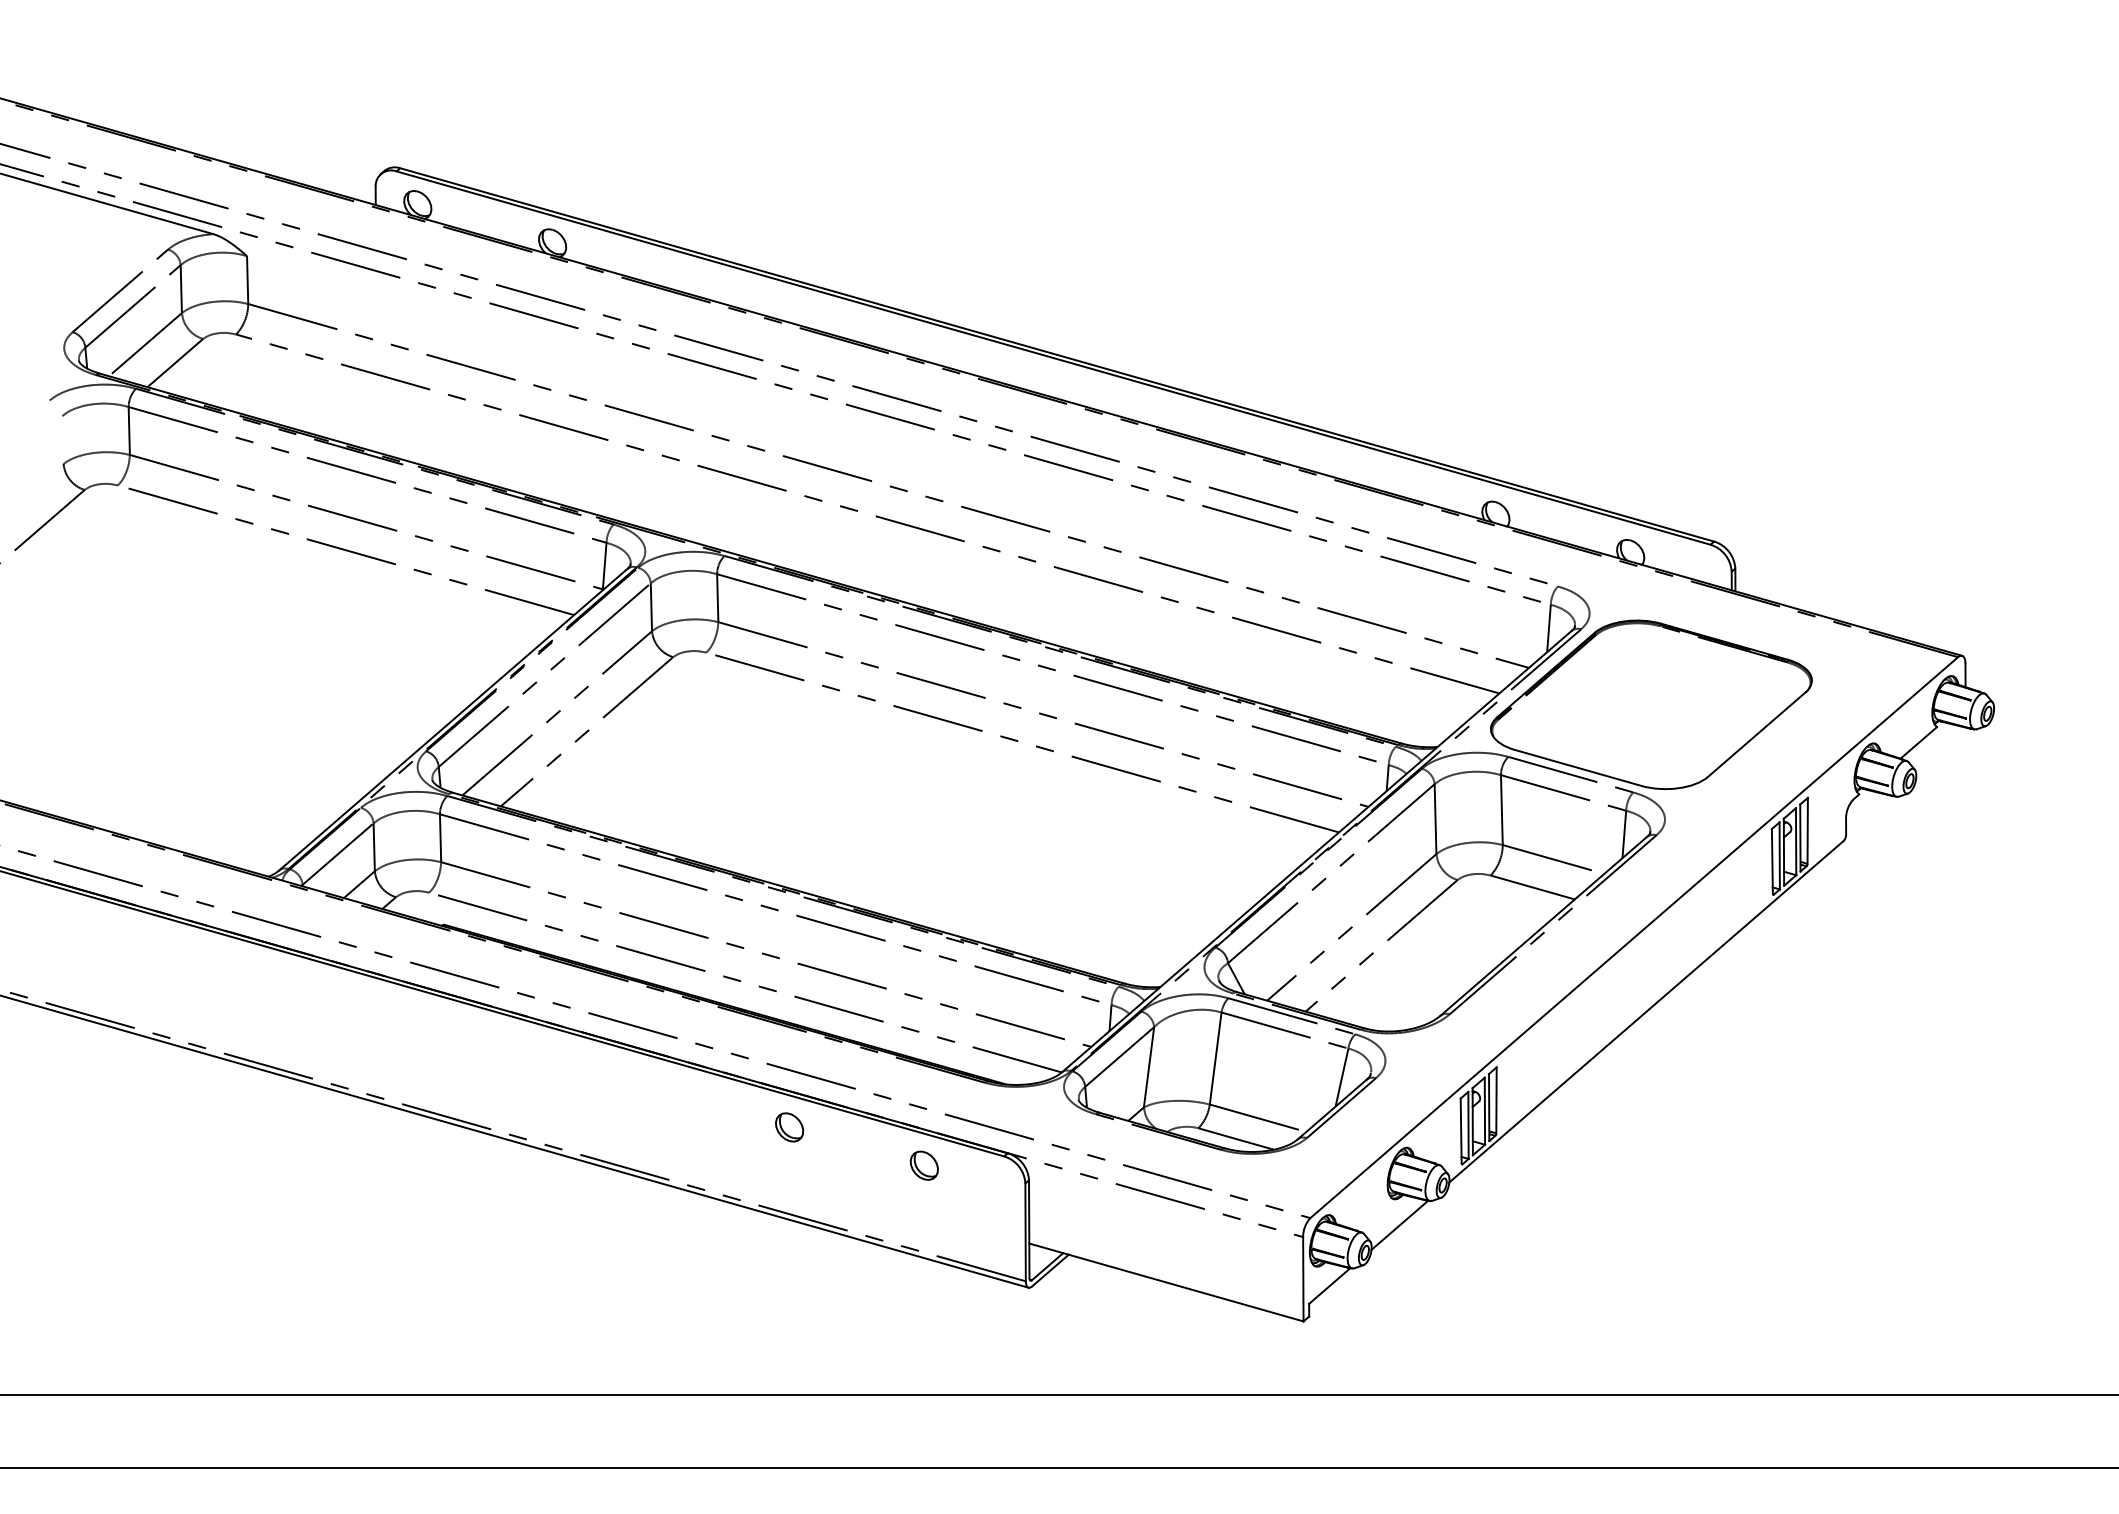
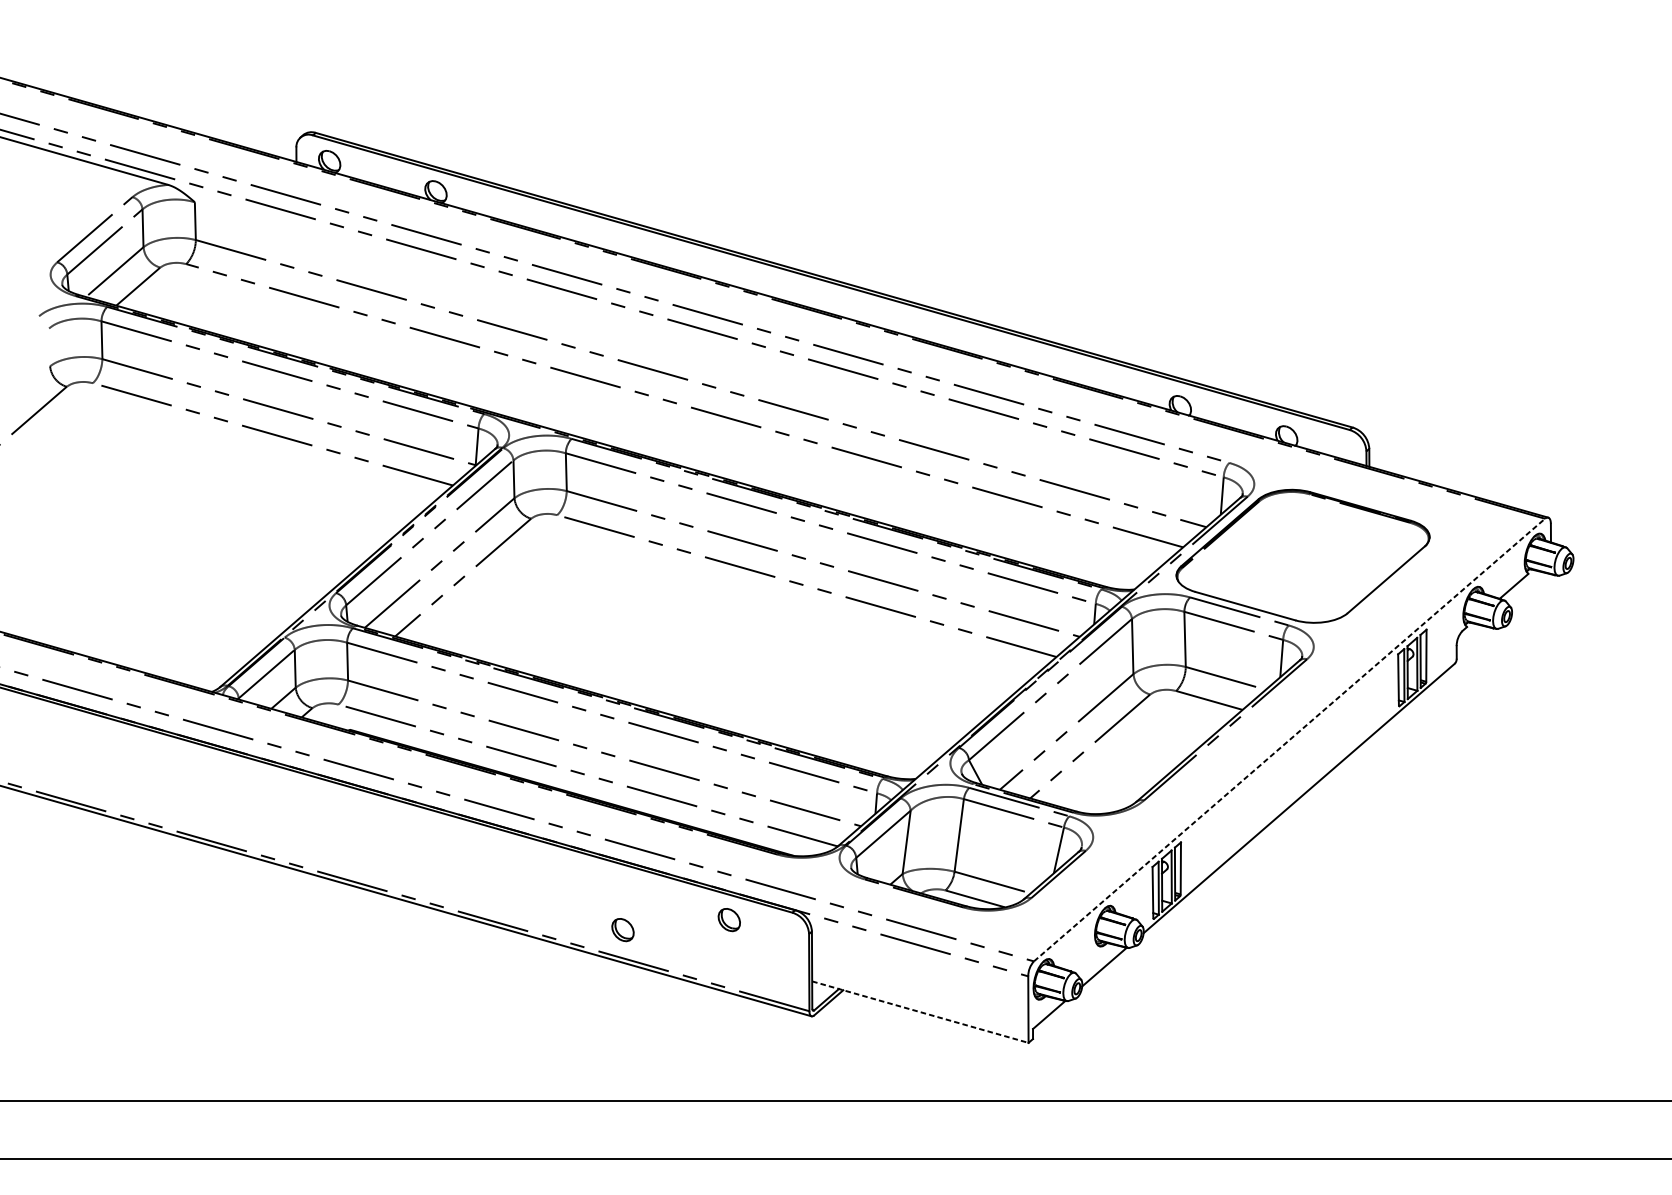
line: (1634, 937) -> (1289, 739), solid -> dashed
part: (789, 1127) -> (622, 930), moved
line: (1166, 1282) -> (920, 1012), solid -> dashed

